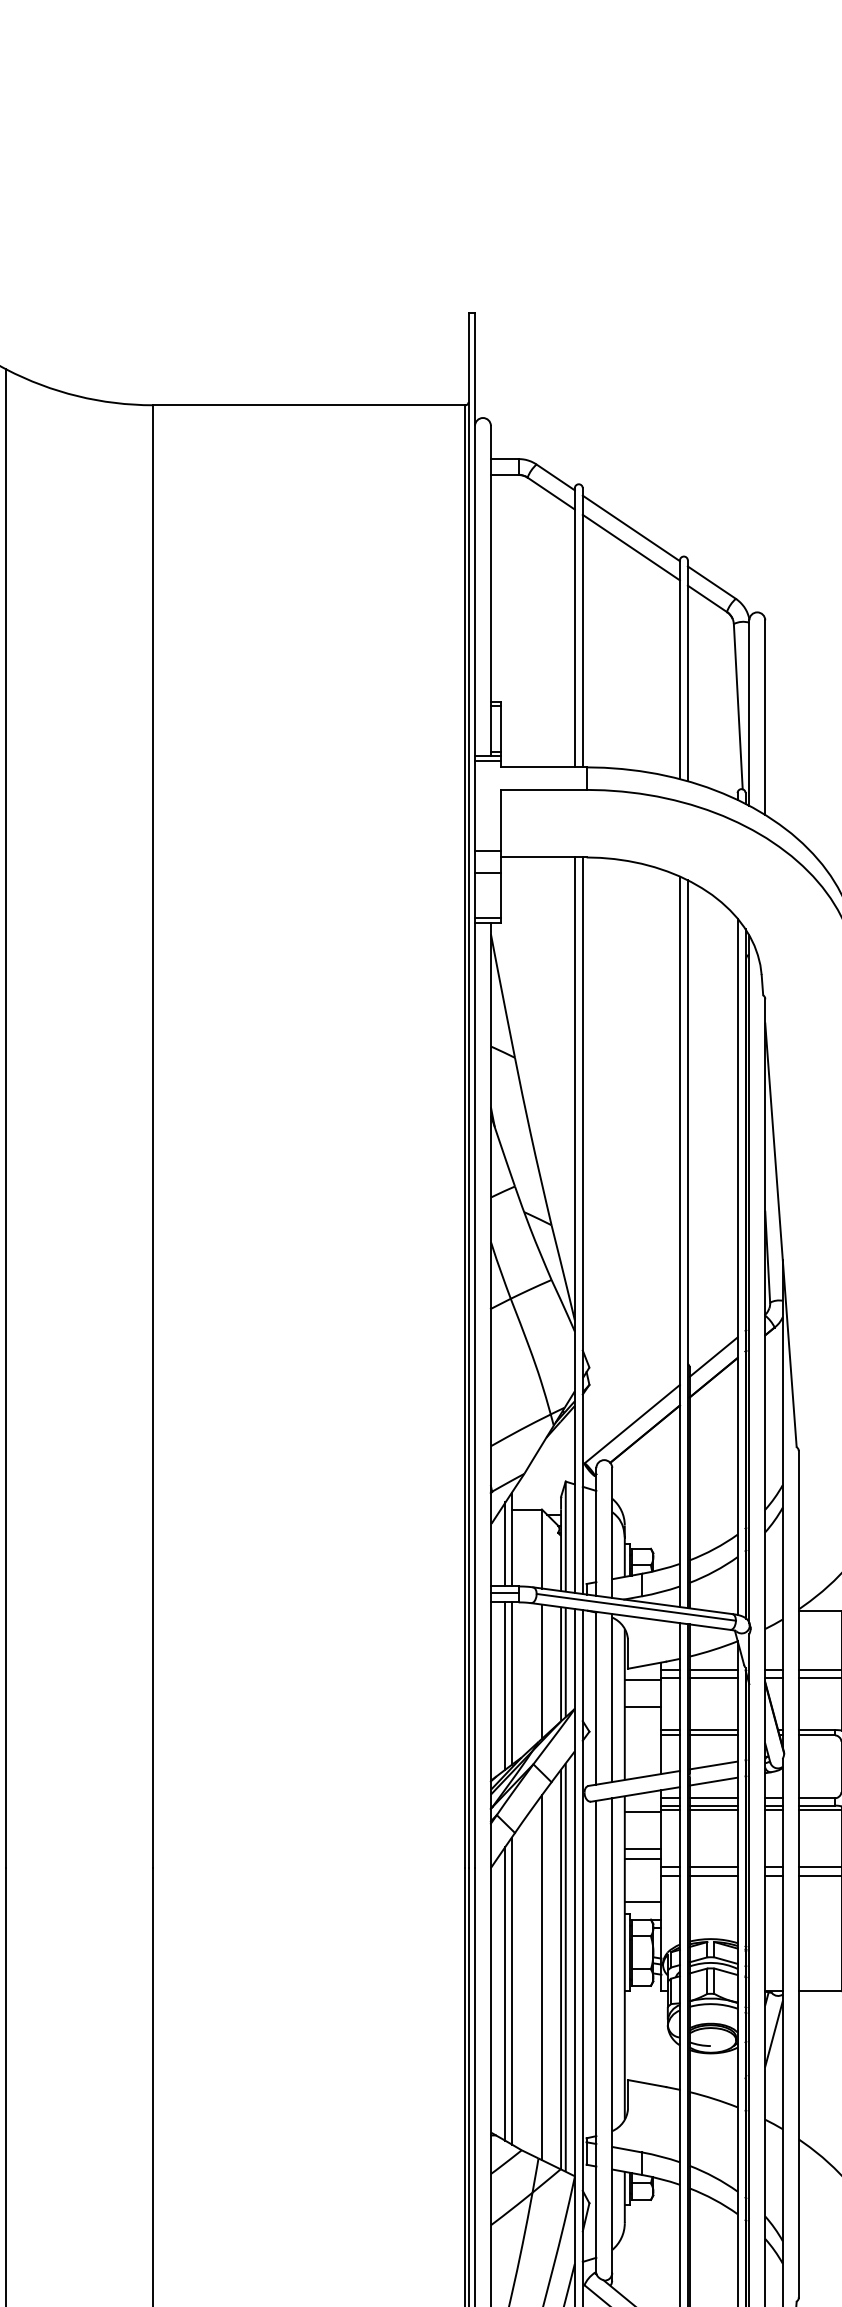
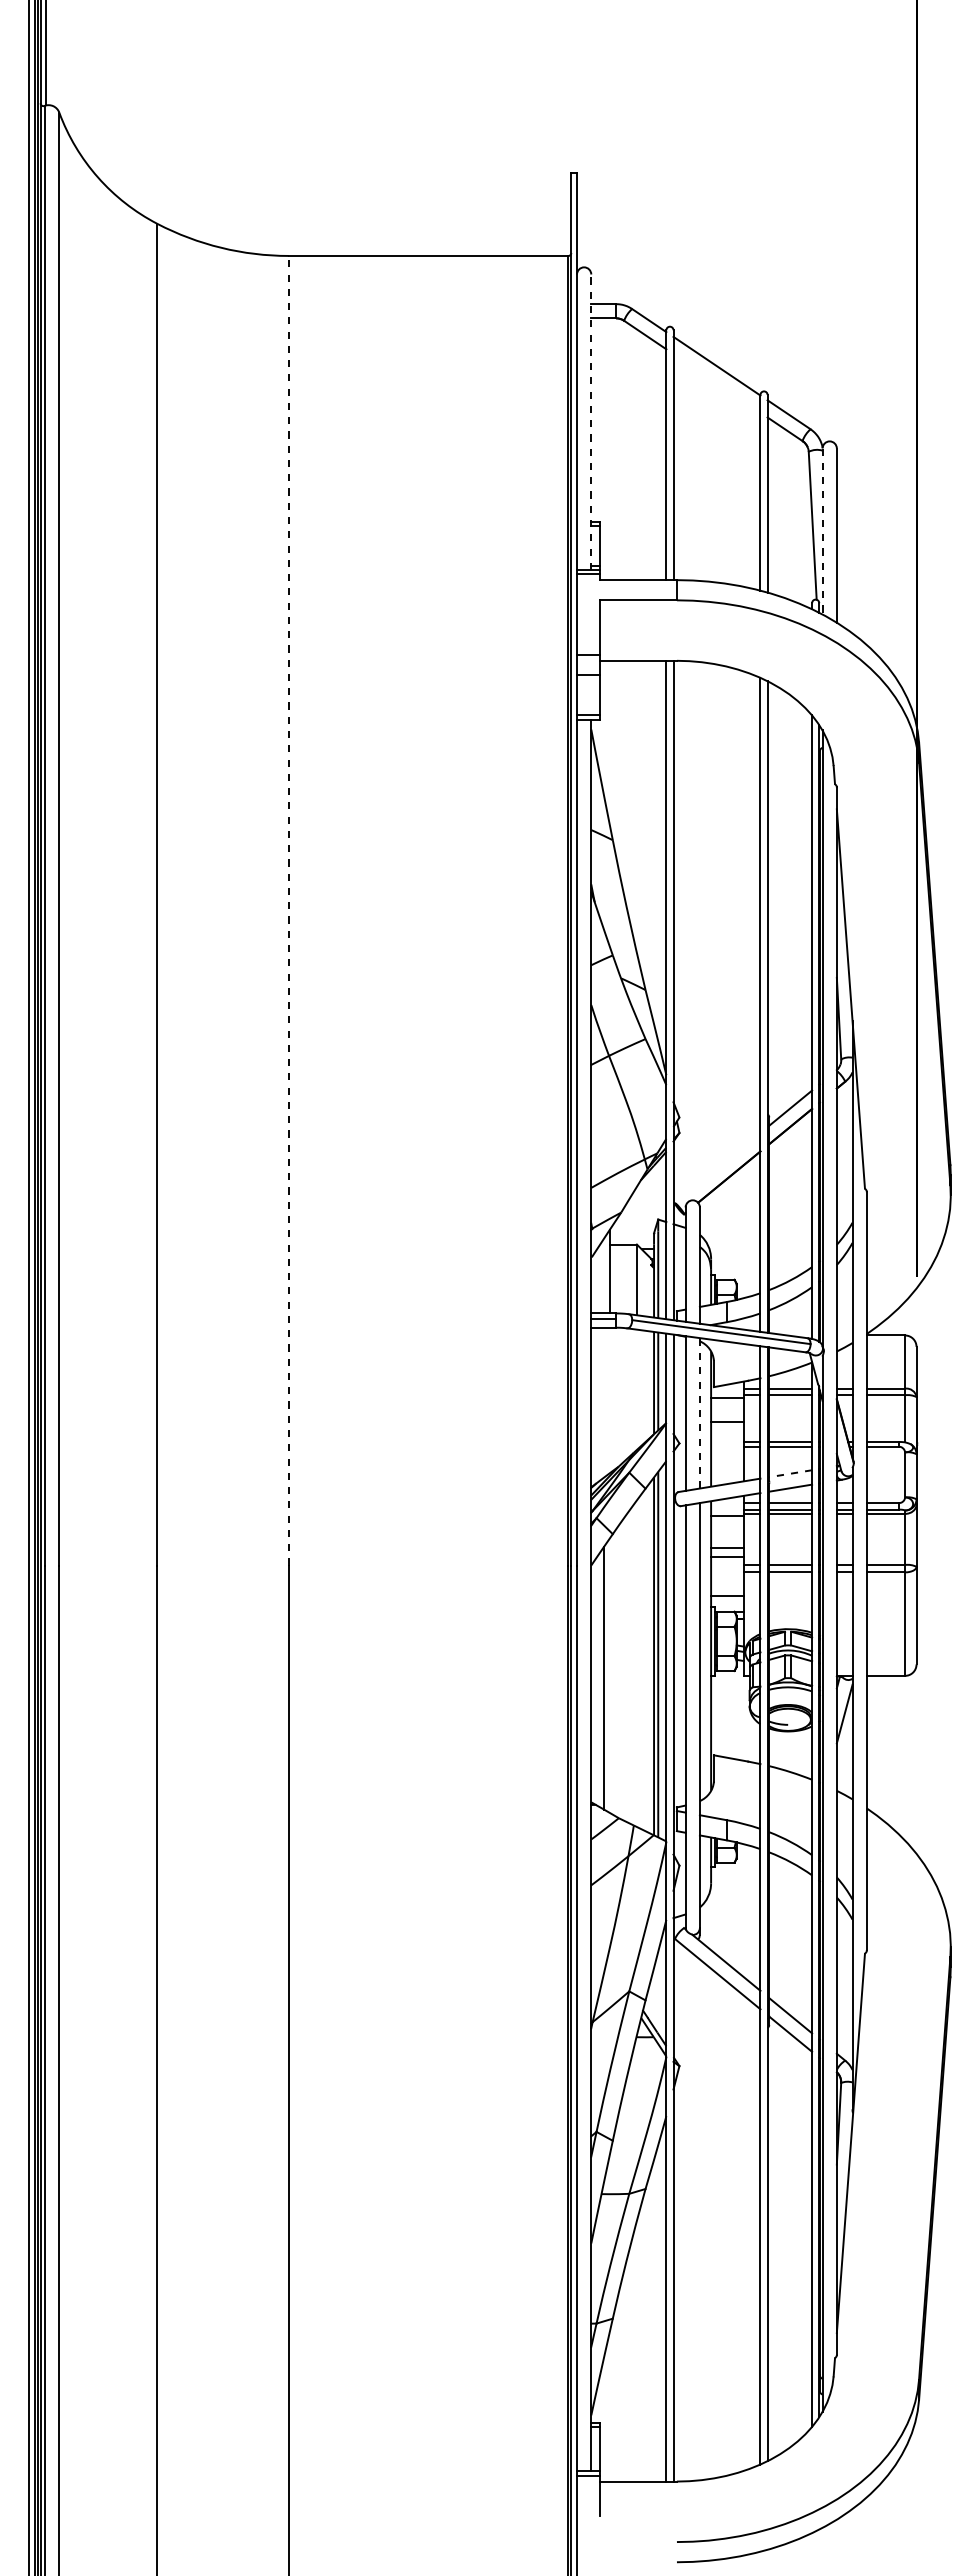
line: (630, 547) -> (716, 383), removed
line: (491, 591) -> (591, 422), solid -> dashed
line: (749, 713) -> (822, 531), solid -> dashed
line: (152, 1136) -> (288, 910), solid -> dashed
line: (631, 1424) -> (717, 1168), removed
line: (505, 1544) -> (604, 1275), removed
line: (541, 1671) -> (636, 1389), removed
line: (511, 1683) -> (609, 1400), removed
line: (505, 1685) -> (604, 1402), removed
line: (611, 1697) -> (699, 1412), solid -> dashed
line: (713, 1765) -> (790, 1473), solid -> dashed
line: (541, 1977) -> (636, 1663), removed
line: (511, 1990) -> (609, 1675), removed

